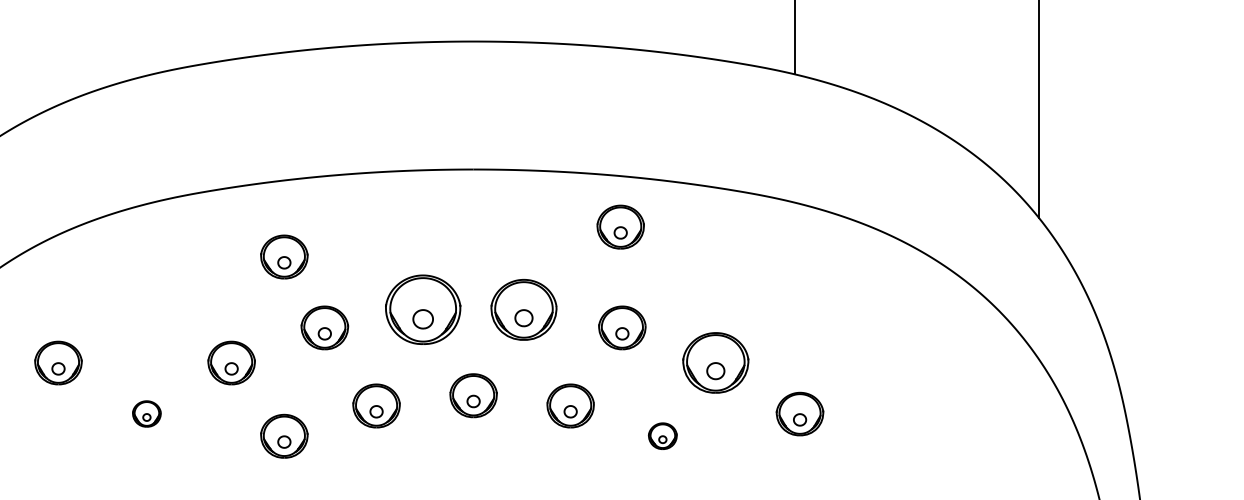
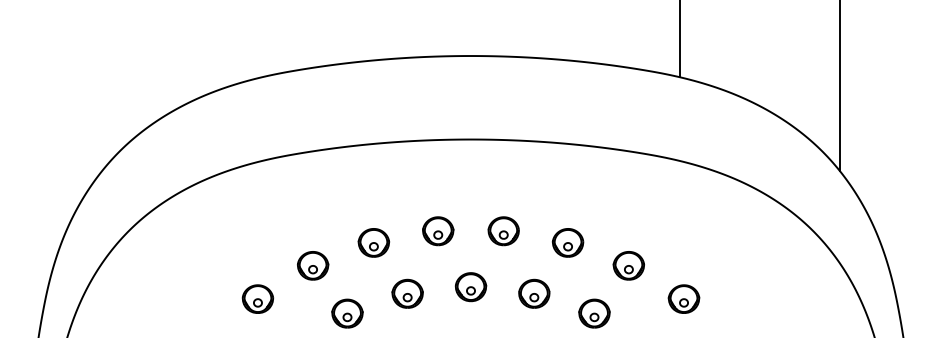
part: (619, 227) -> (566, 177), removed
part: (284, 256) -> (347, 196), removed
part: (423, 310) -> (438, 231), size x0.62
part: (523, 310) -> (503, 231), size x0.71
part: (59, 362) -> (200, 265), removed
part: (714, 362) -> (628, 265), size x0.71
part: (146, 413) -> (257, 298), size x1.67
part: (662, 436) -> (594, 313), size x1.67

